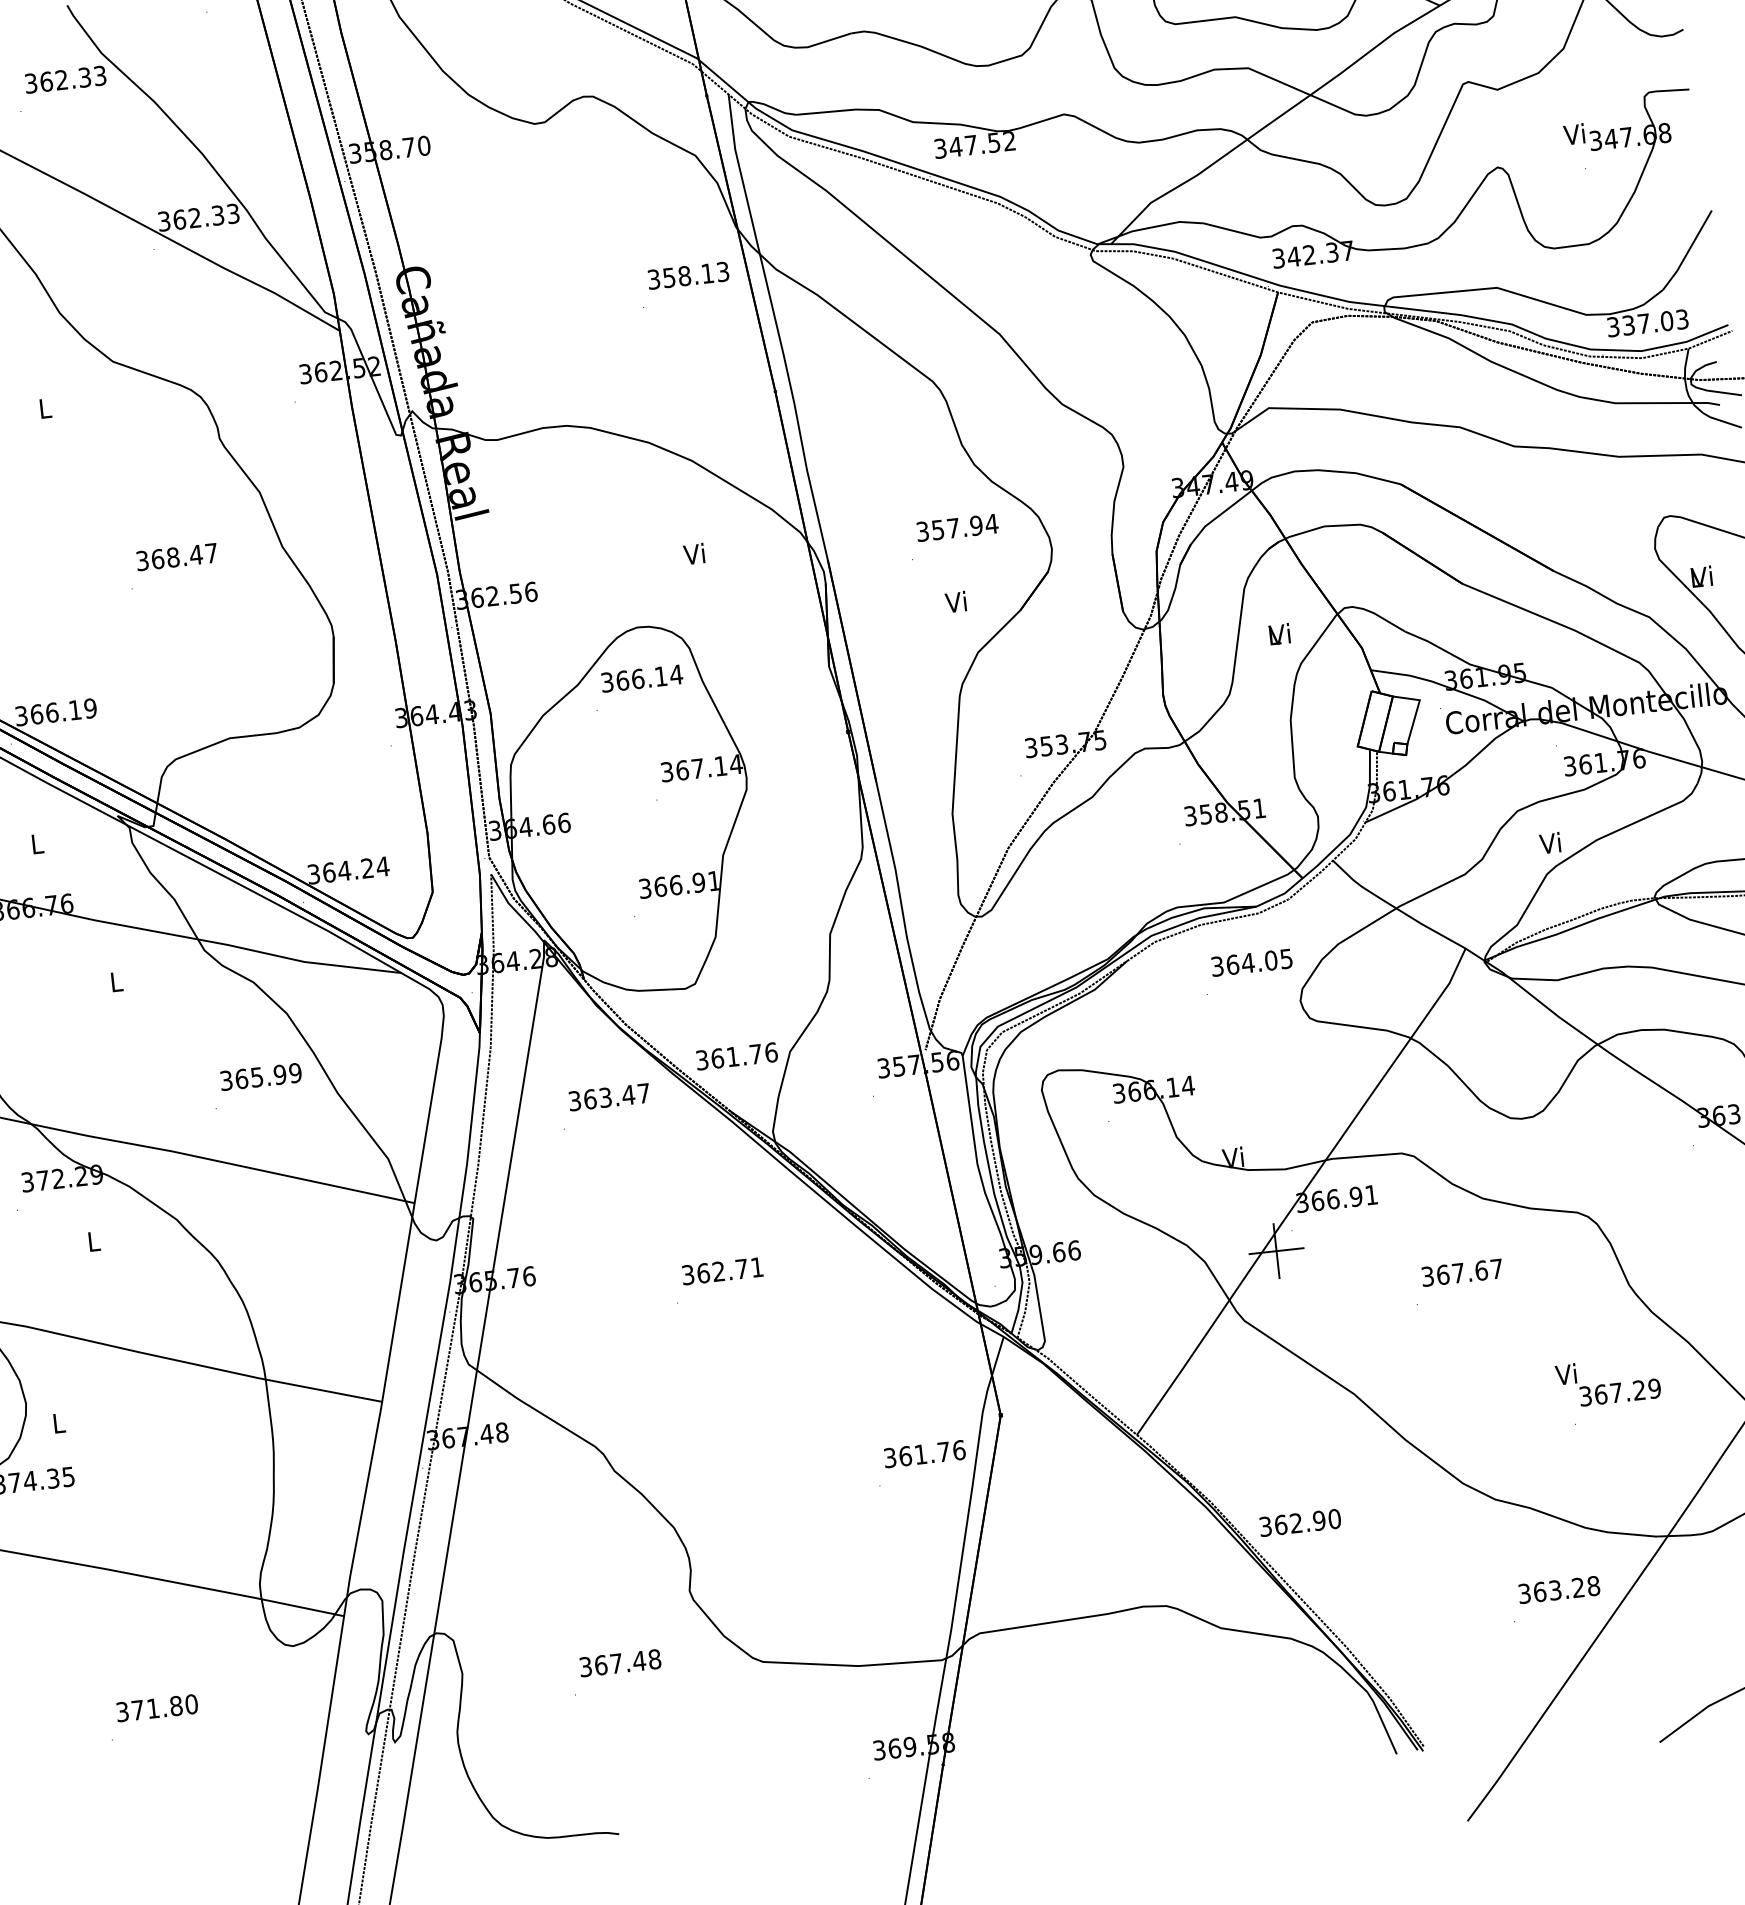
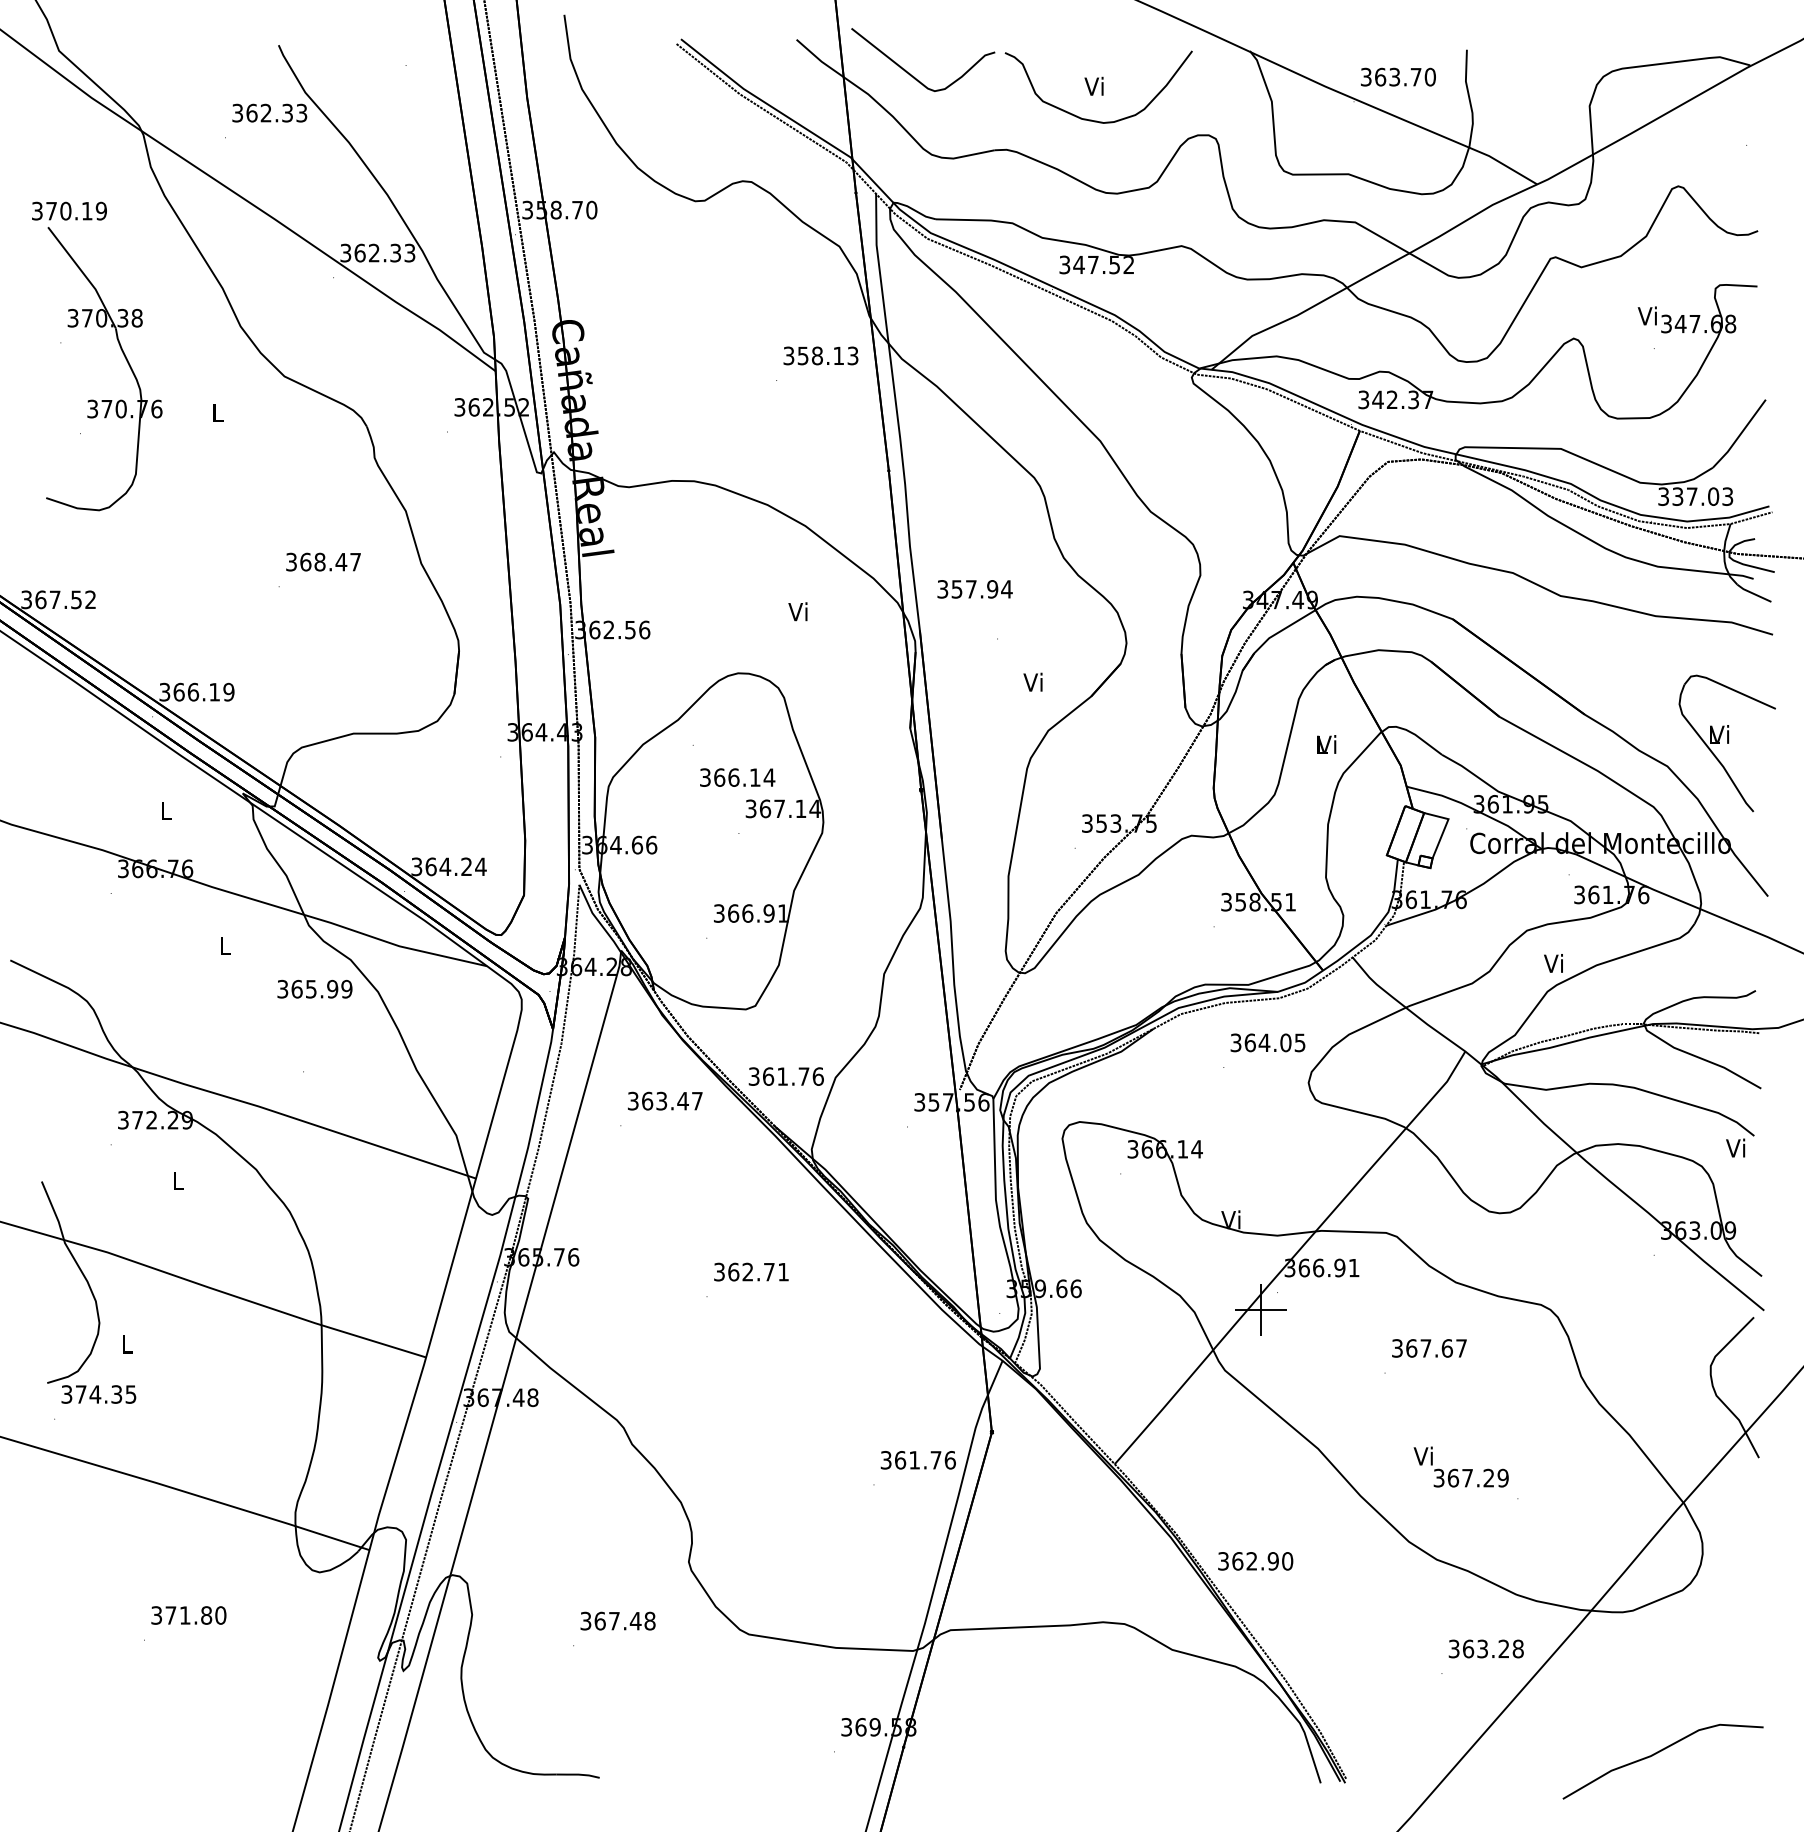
text: (956, 528) -> (974, 589), moved
text: (641, 678) -> (737, 777), moved
text: (260, 1076) -> (314, 988), moved
text: (1607, 1381) -> (1460, 1466), moved

